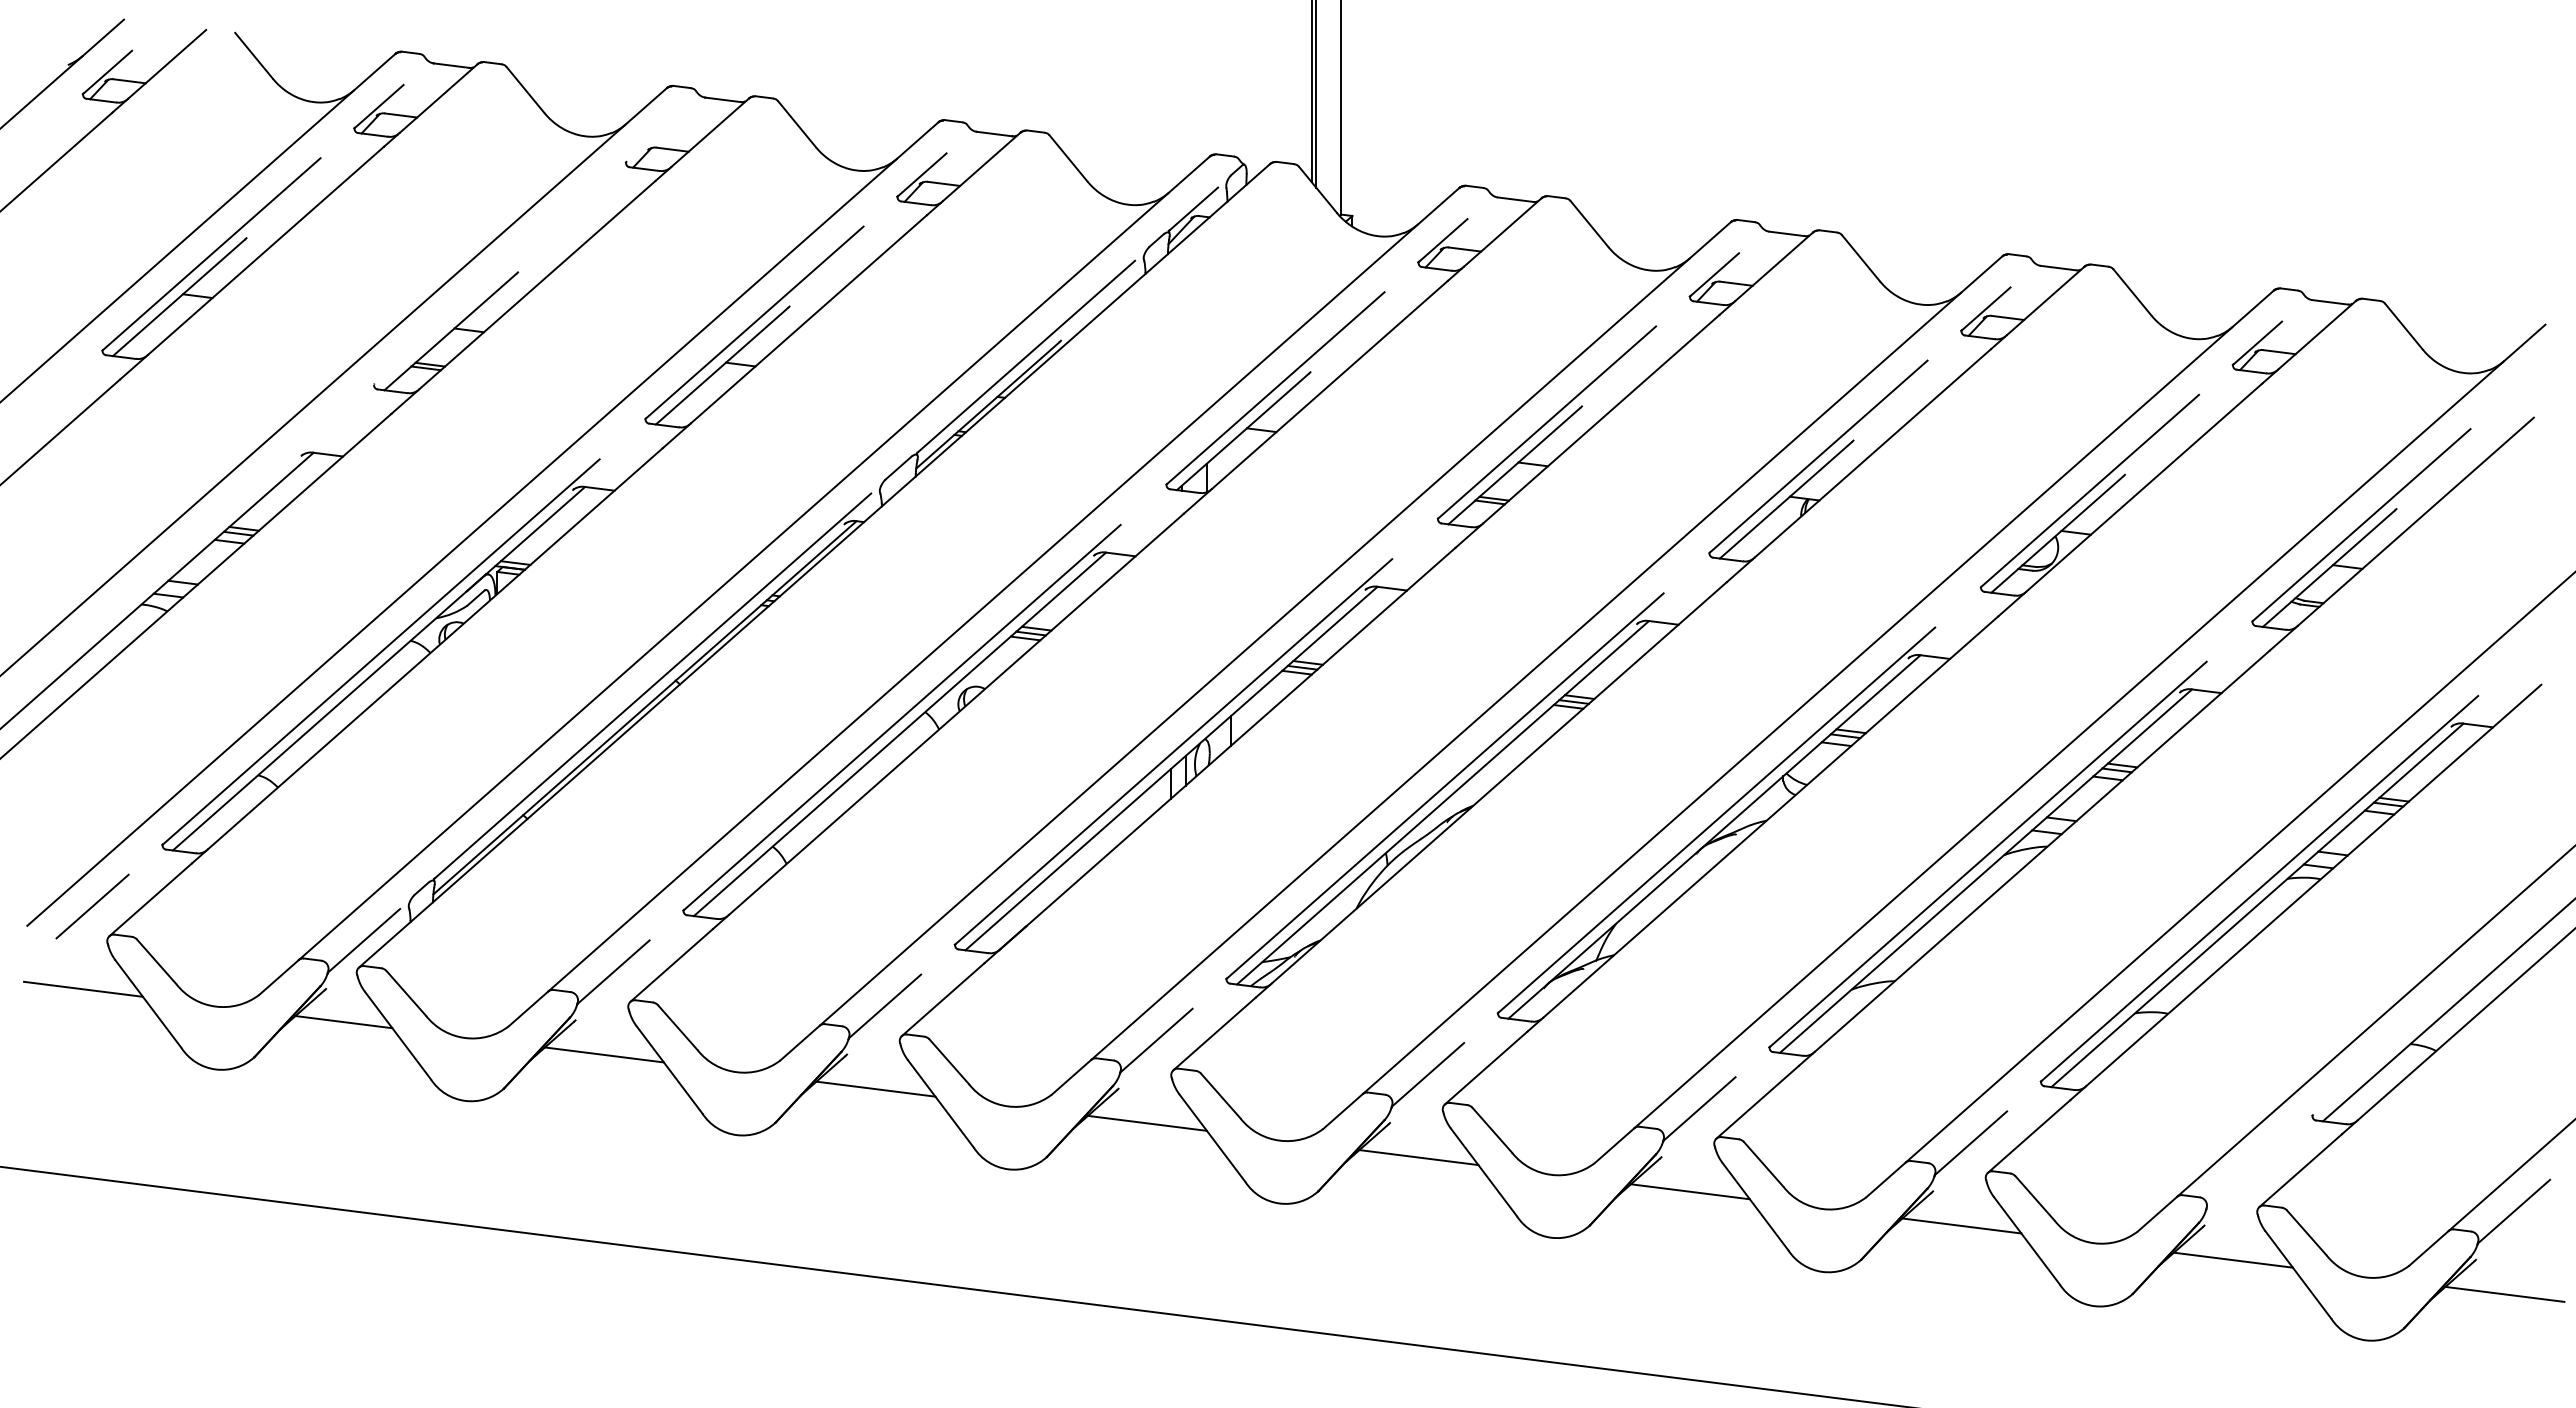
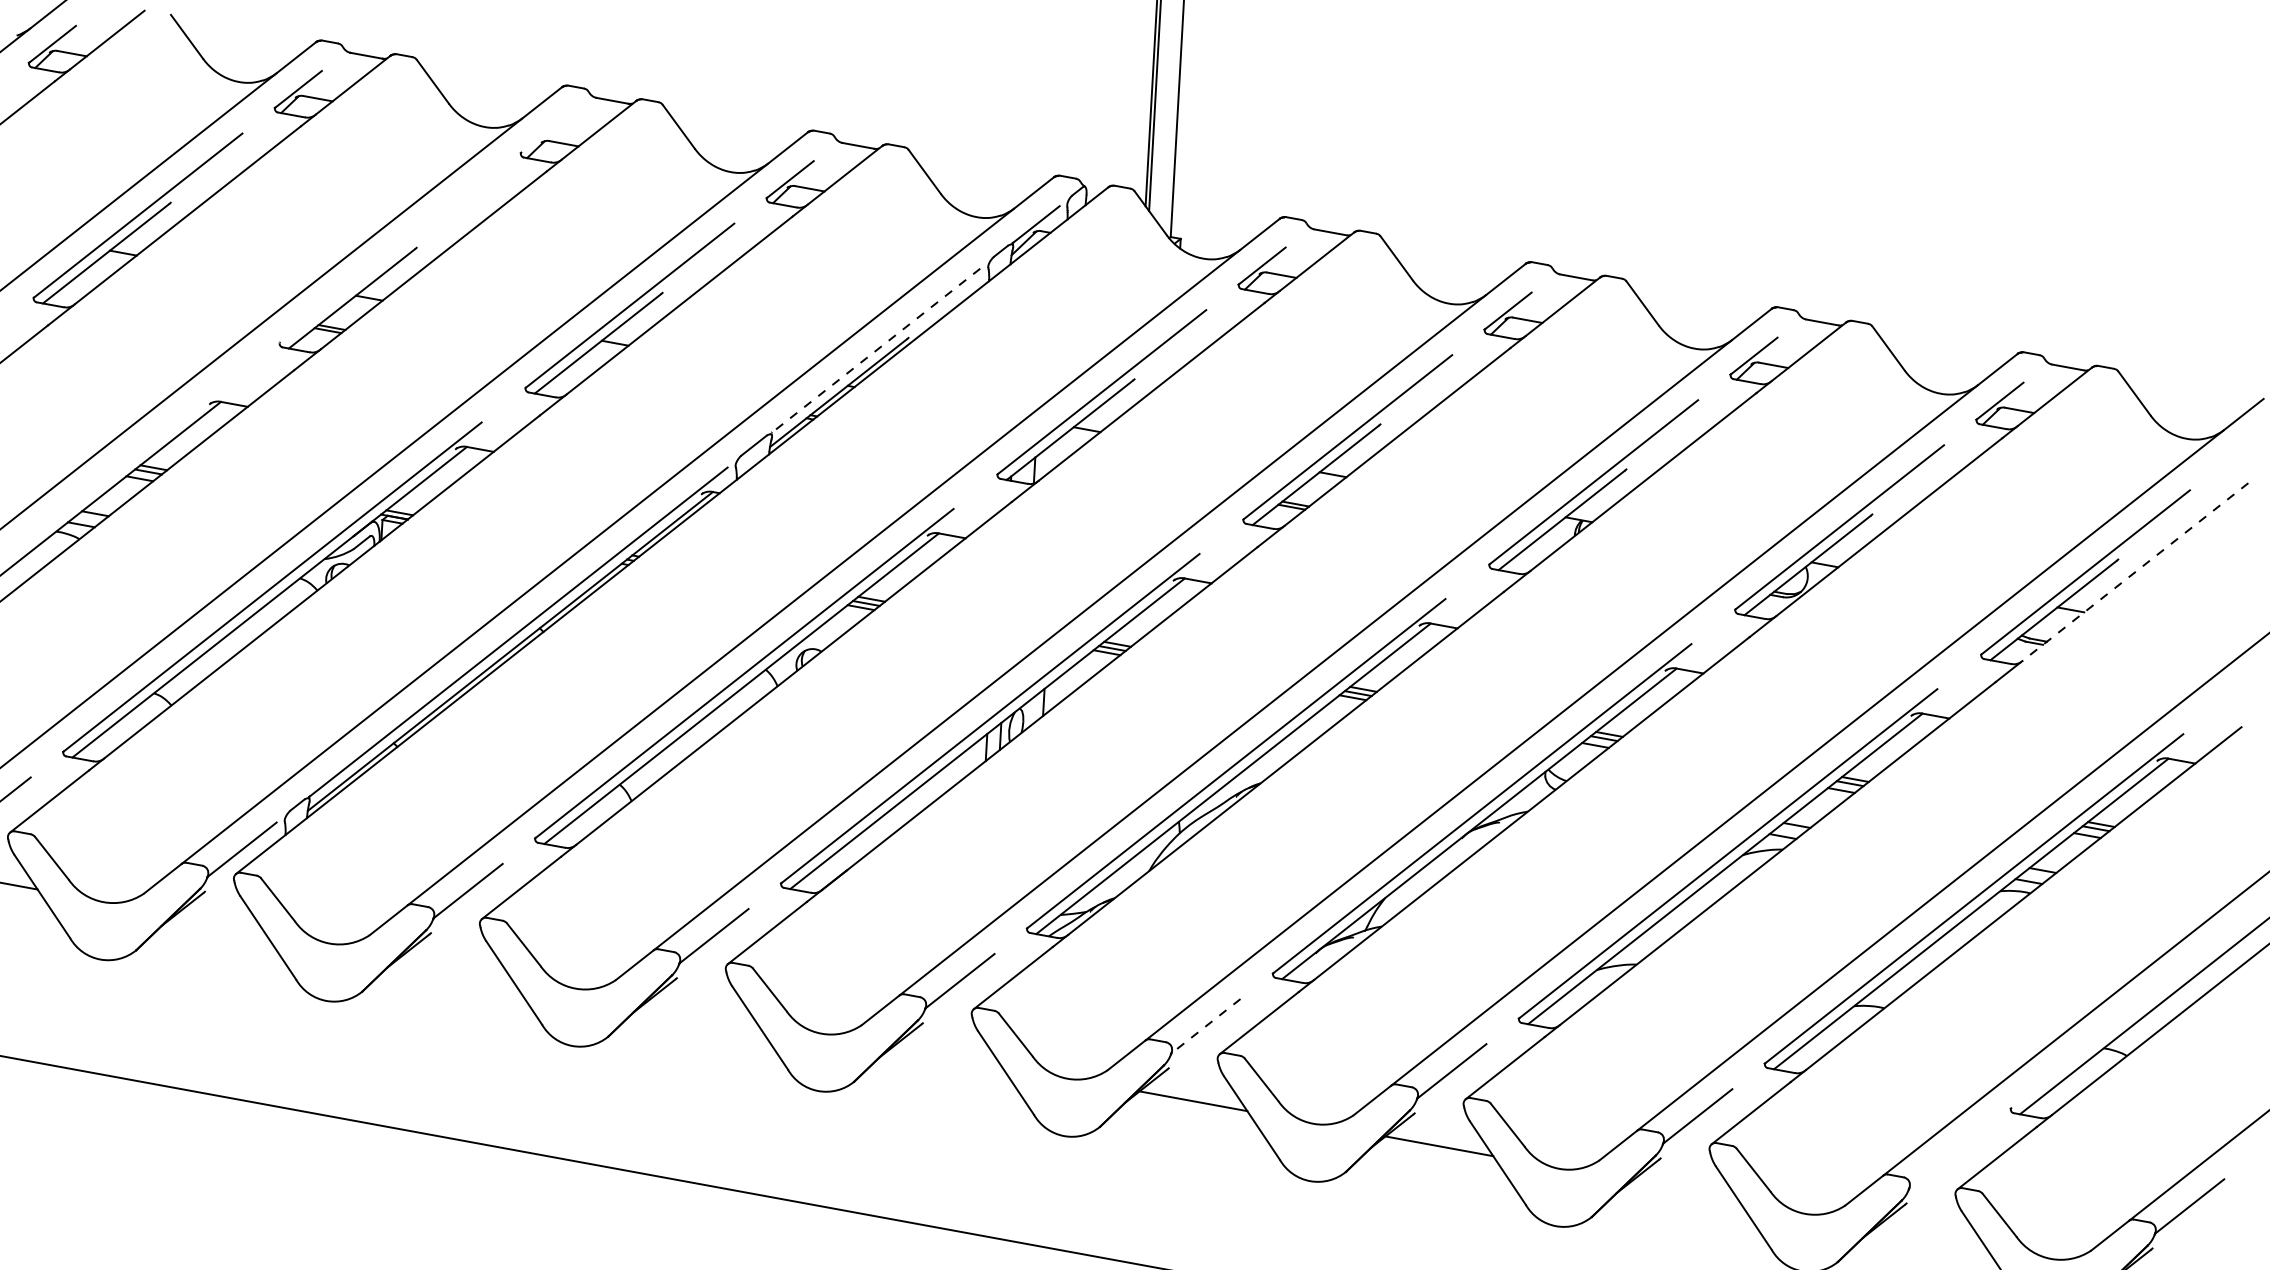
line: (1025, 357) -> (875, 351), solid -> dashed
line: (2415, 522) -> (2135, 572), solid -> dashed
line: (343, 1022) -> (219, 923), removed
line: (603, 1054) -> (454, 965), removed
line: (1427, 1075) -> (1205, 1026), solid -> dashed
line: (875, 1088) -> (701, 1010), removed
line: (1146, 1122) -> (946, 1055), removed
line: (1961, 1225) -> (1684, 1190), removed
line: (2232, 1259) -> (1930, 1235), removed

